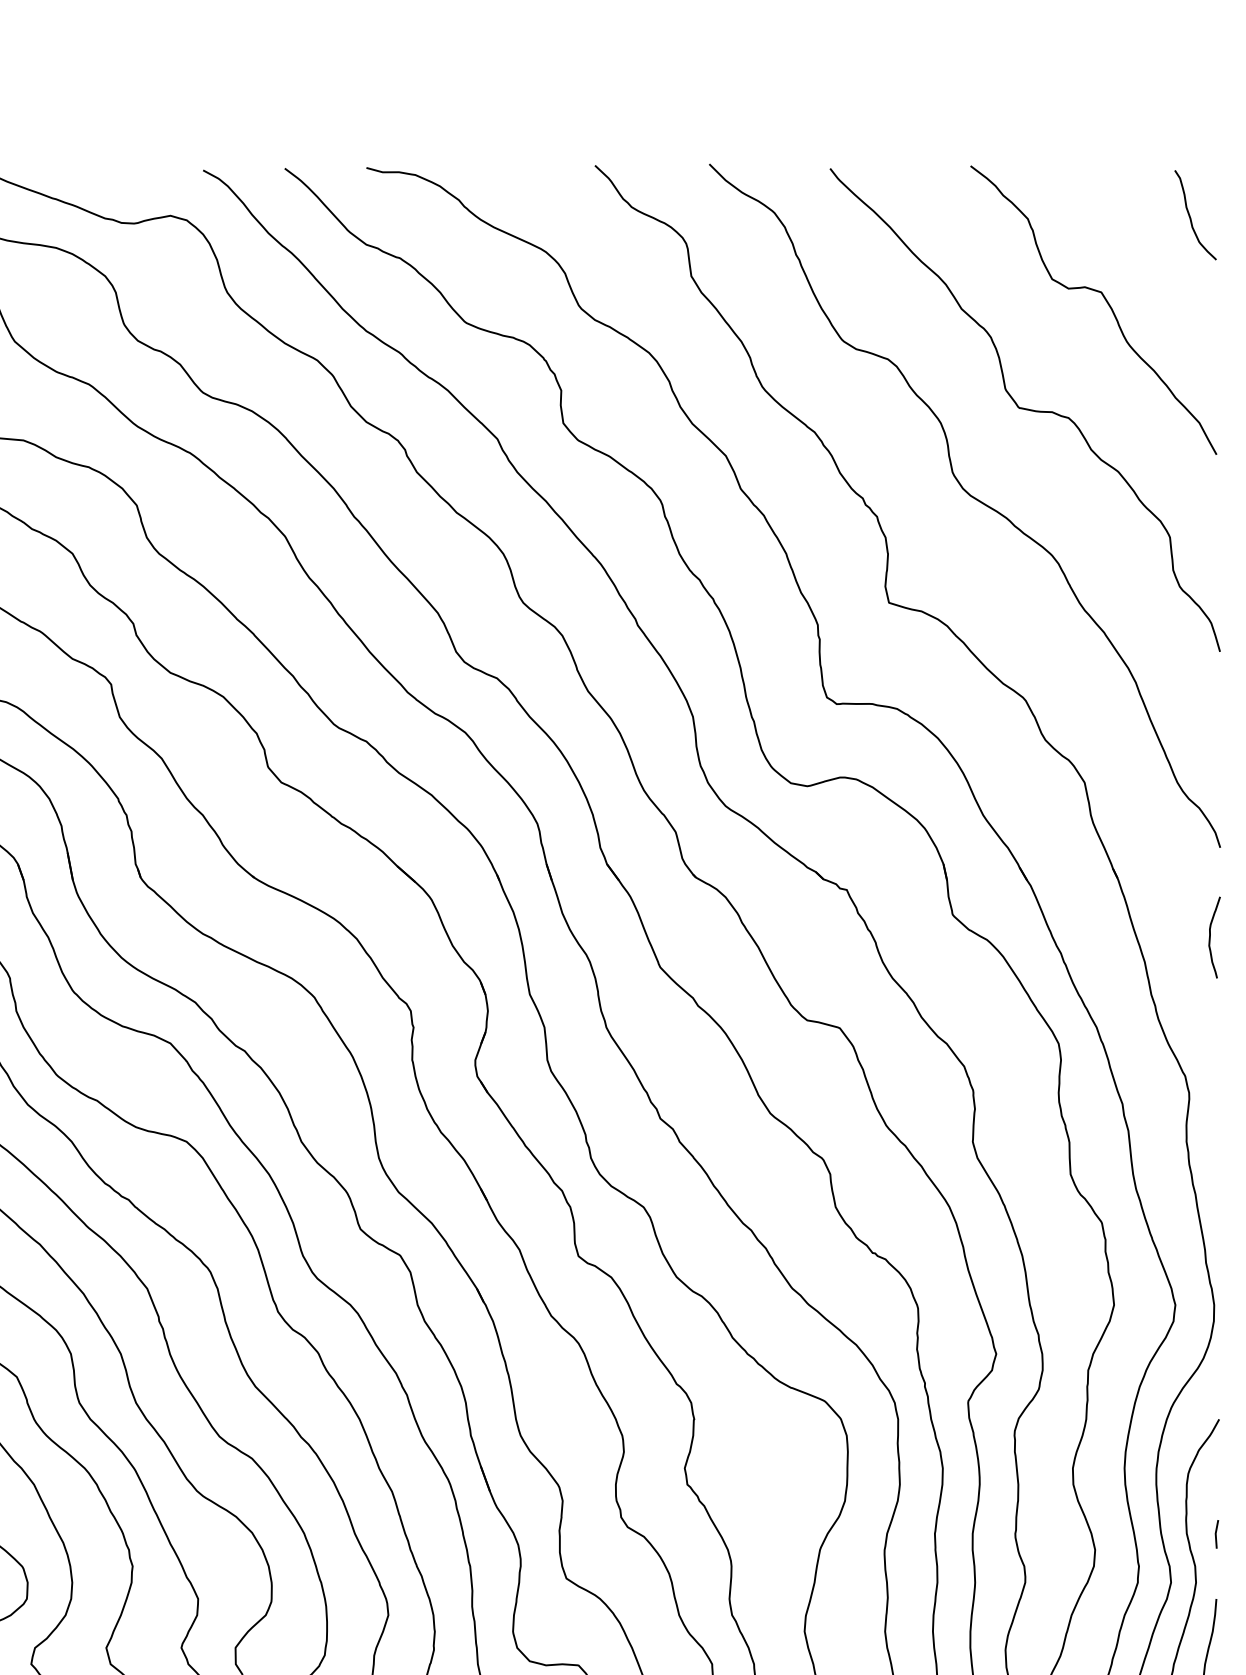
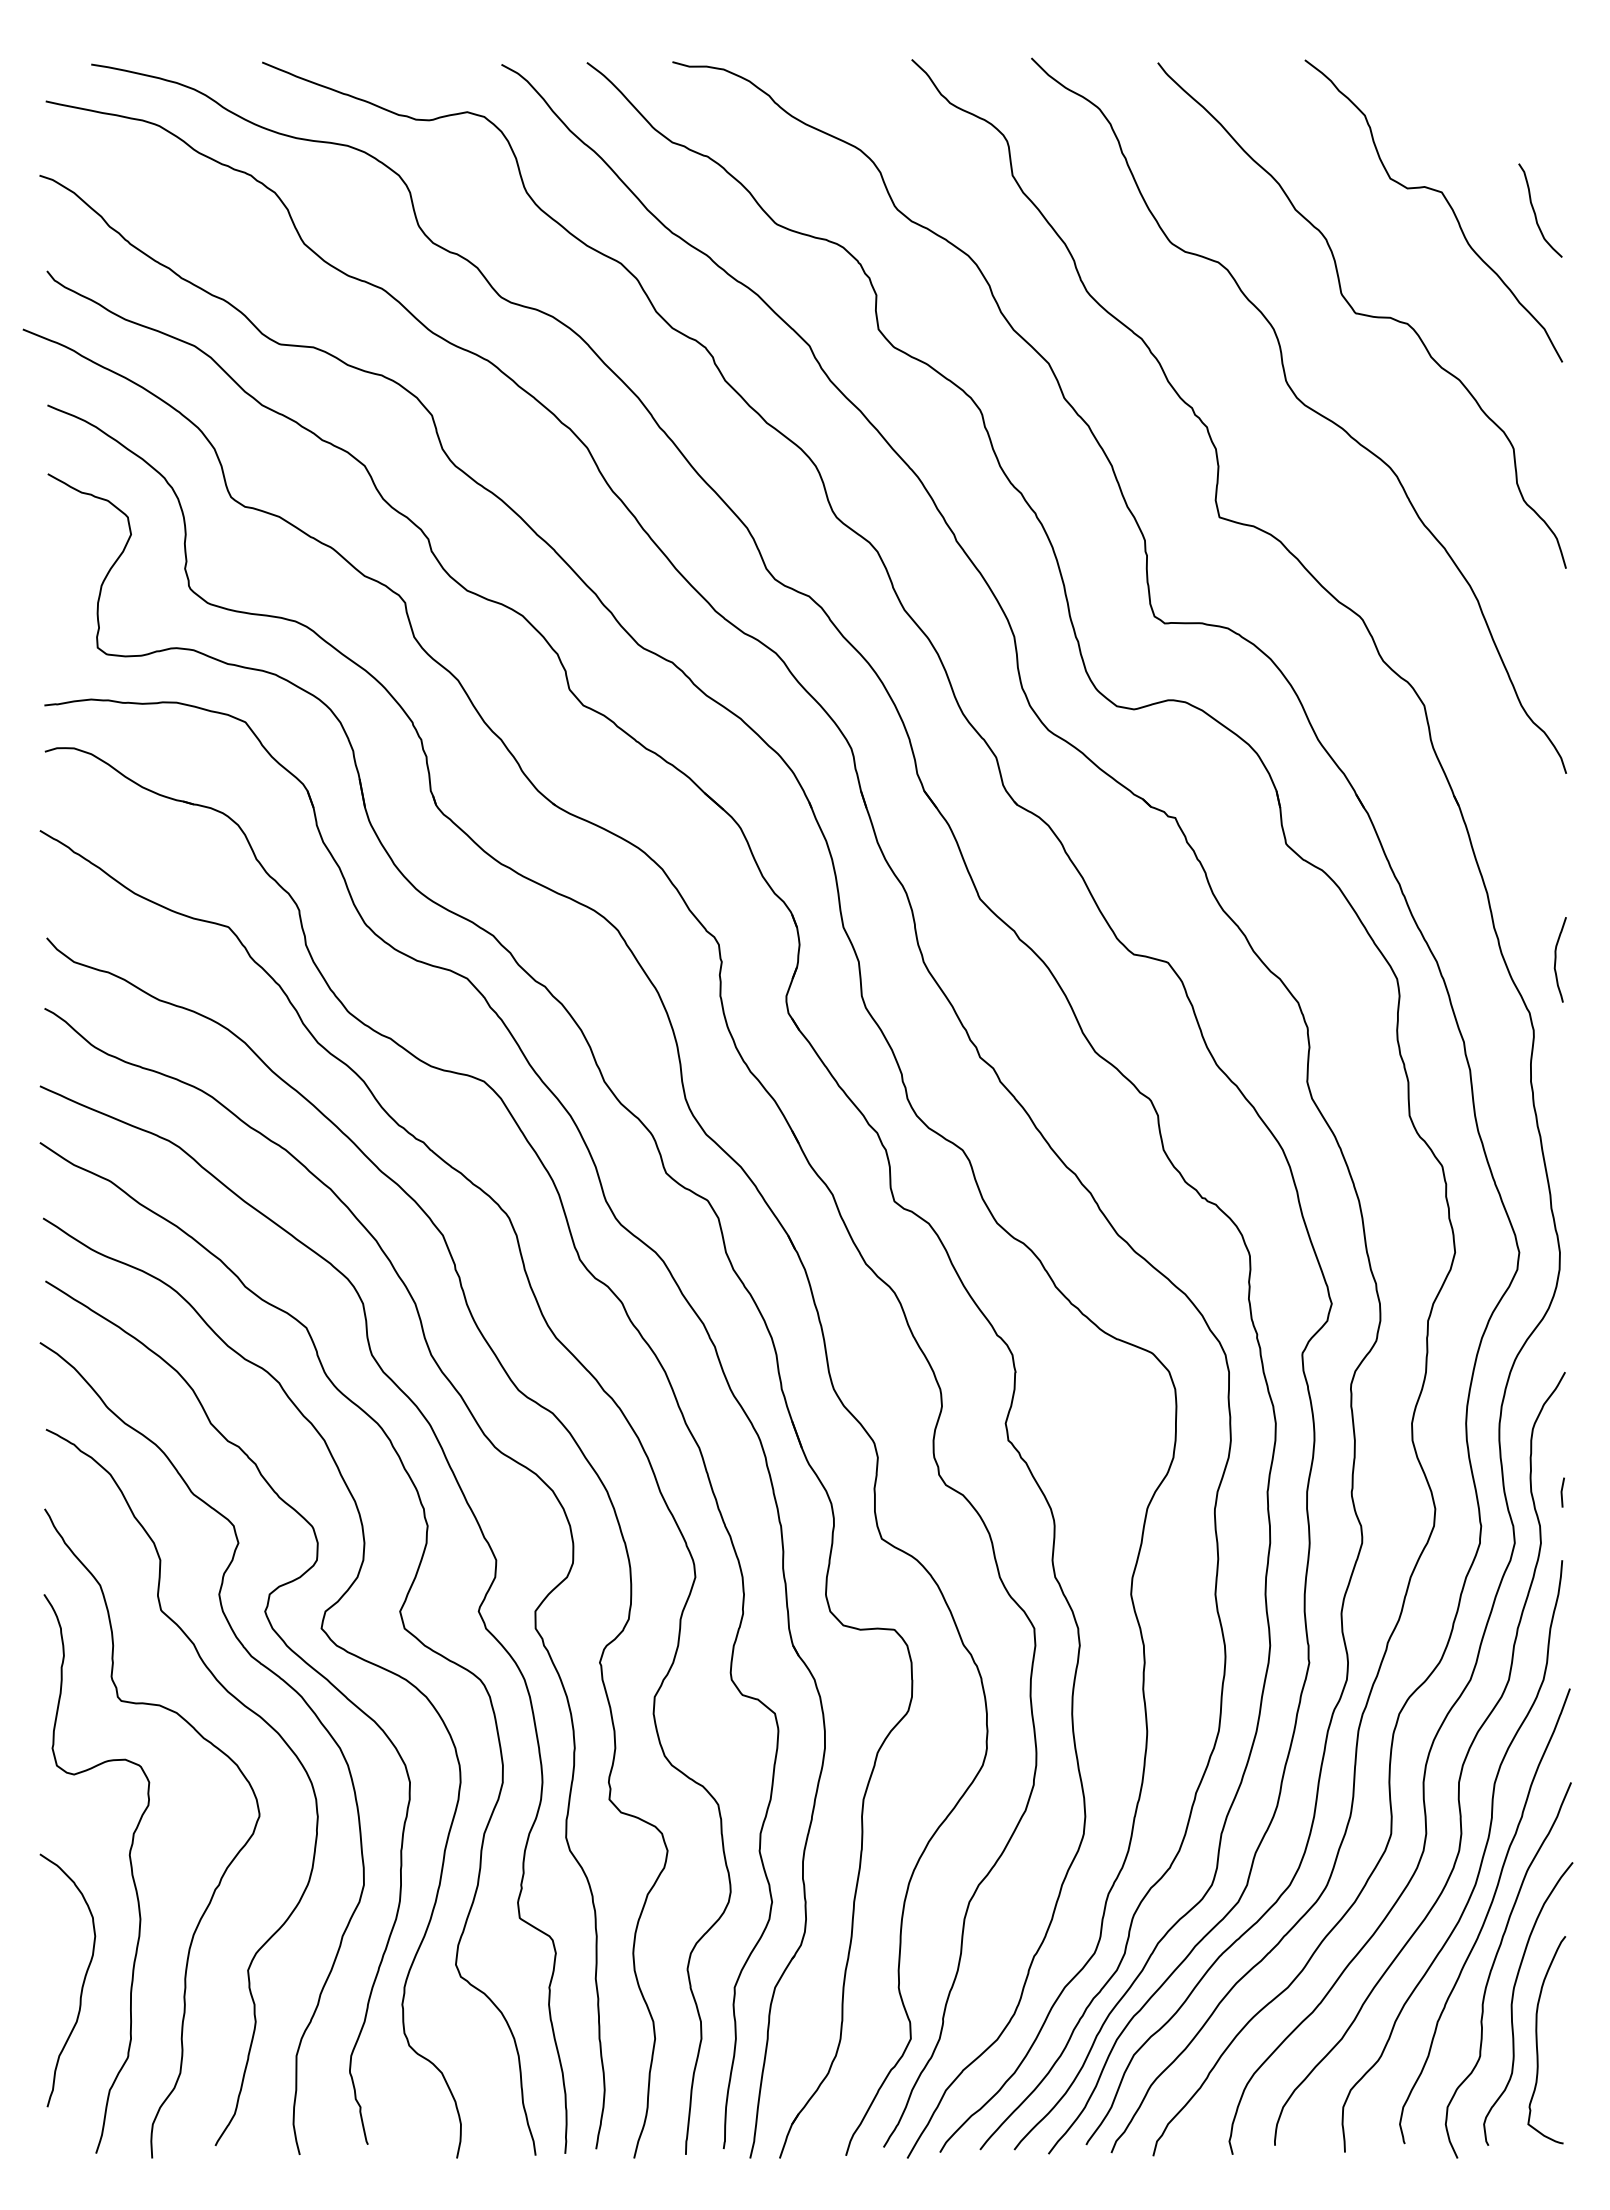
curve: (1190, 216) -> (1535, 211), moved
curve: (1210, 937) -> (1556, 959), moved

